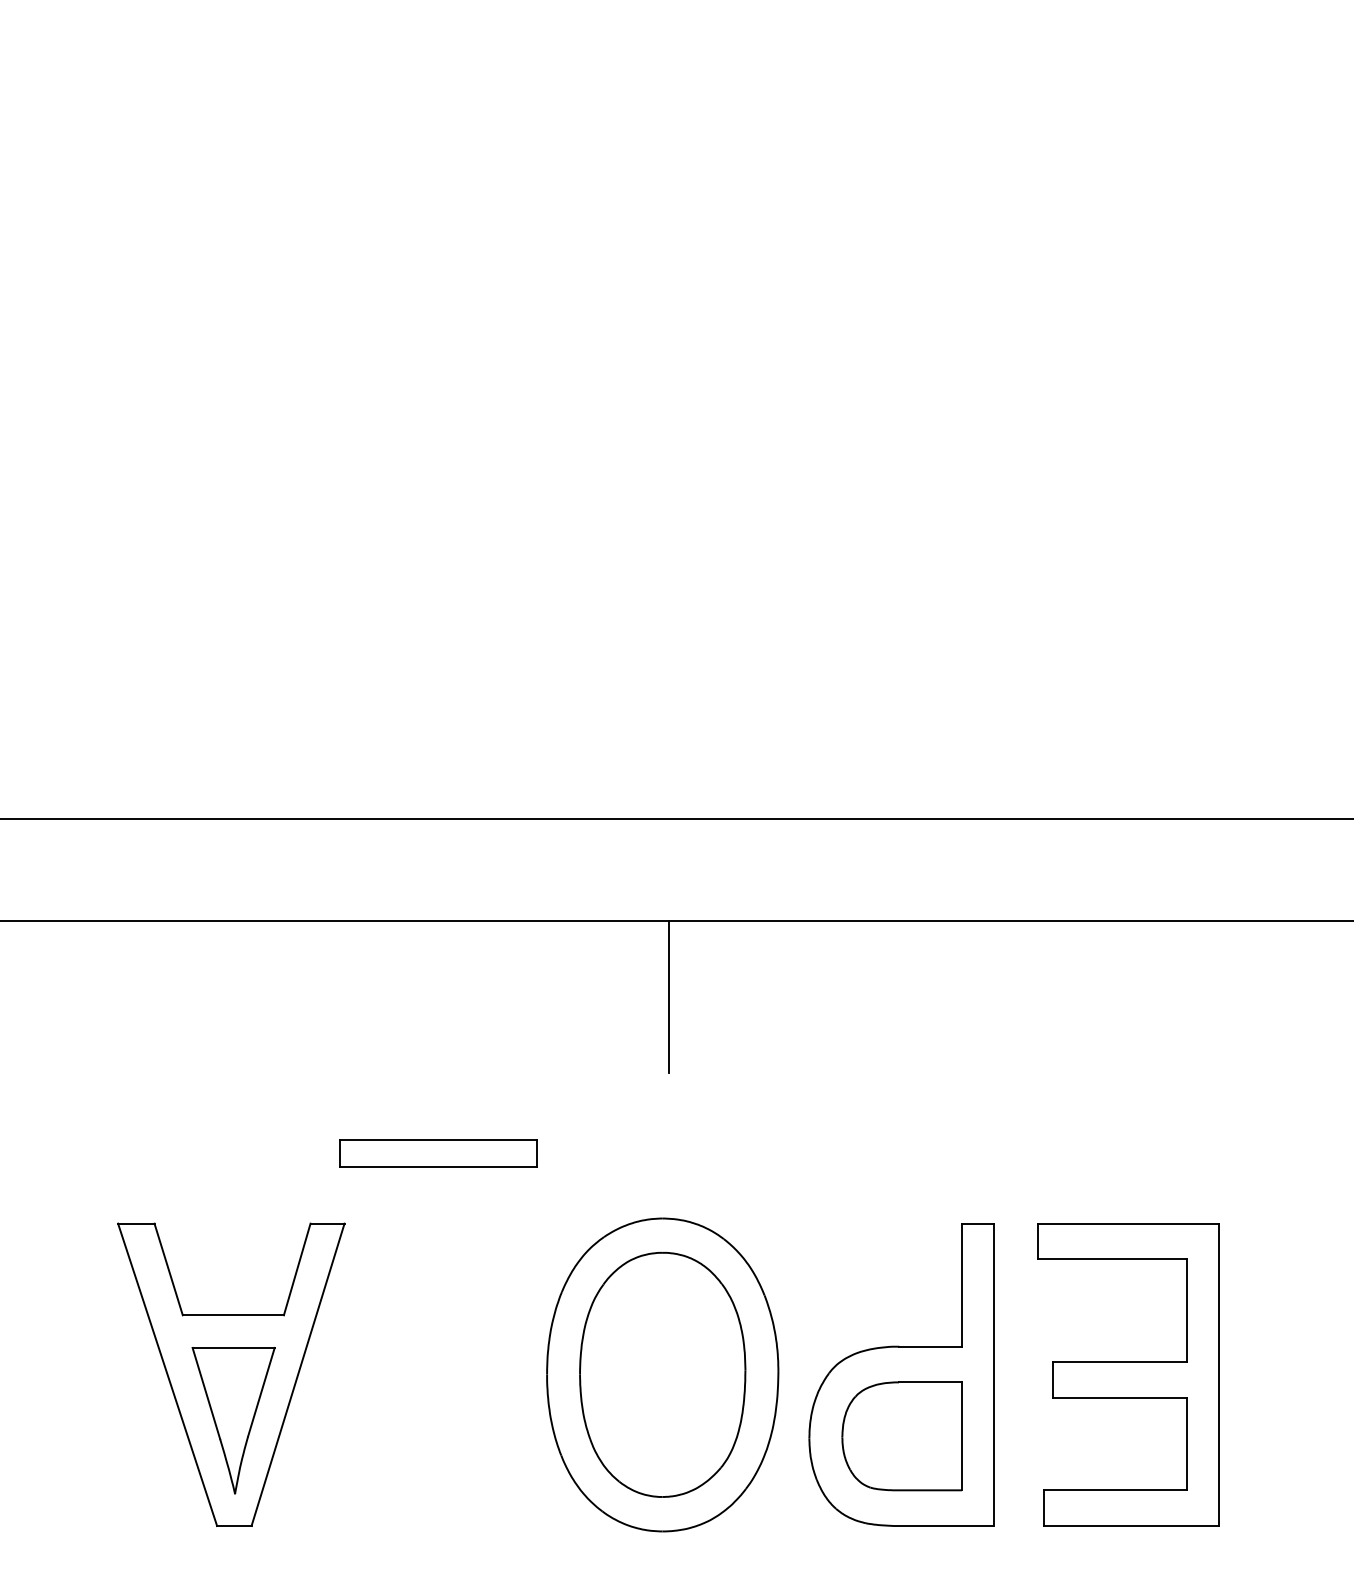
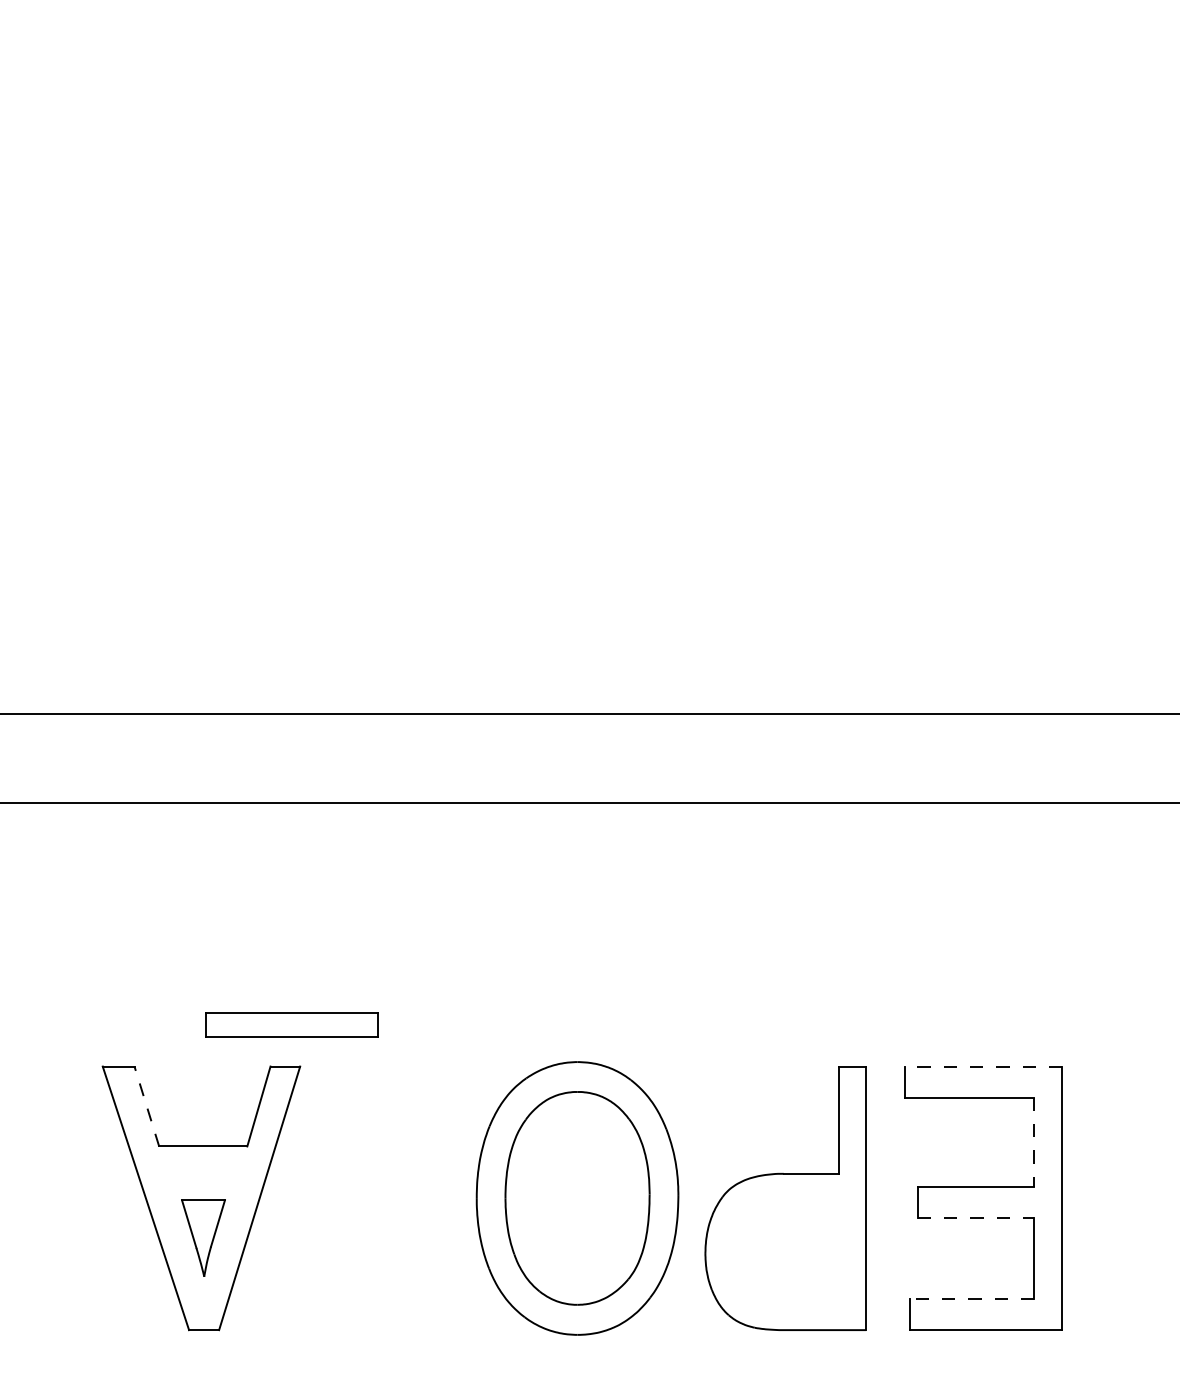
line: (668, 996) -> (582, 868), removed
part: (437, 1152) -> (291, 1024), moved
line: (1128, 1223) -> (983, 1066), solid -> dashed
line: (168, 1269) -> (146, 1106), solid -> dashed
line: (1186, 1310) -> (1034, 1142), solid -> dashed
line: (1120, 1397) -> (976, 1218), solid -> dashed
part: (233, 1420) -> (203, 1238), size x0.6
part: (902, 1435) -> (786, 1251), removed
line: (1114, 1490) -> (971, 1299), solid -> dashed

